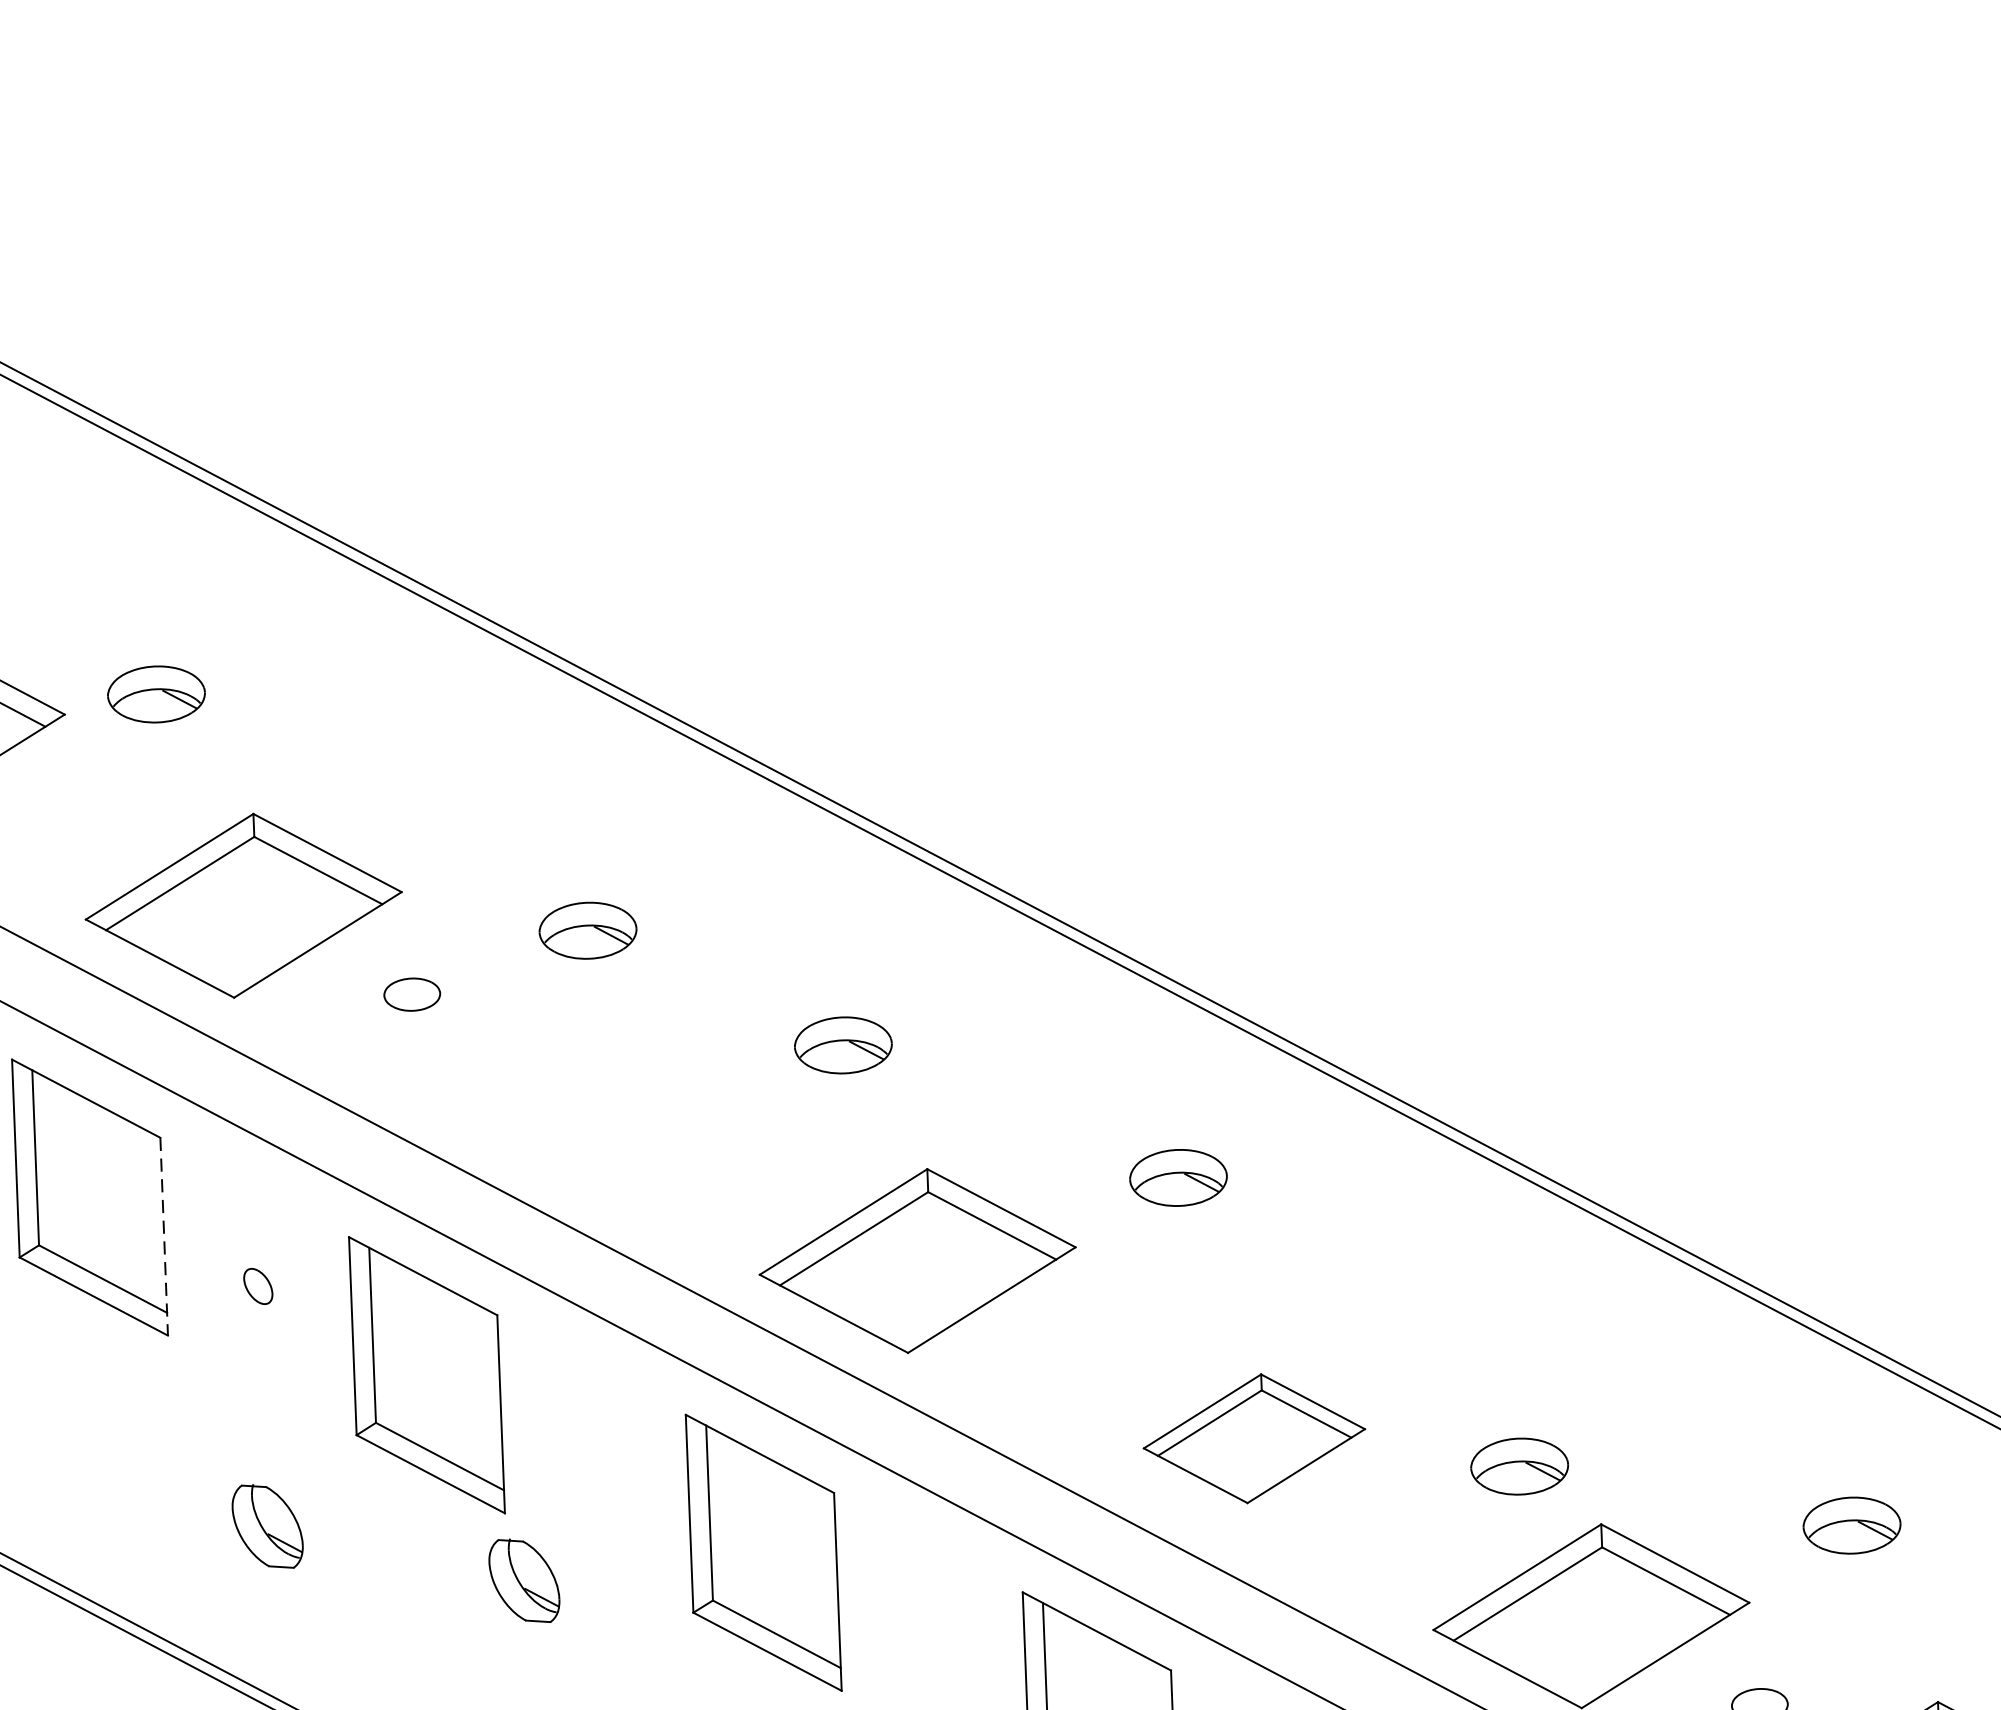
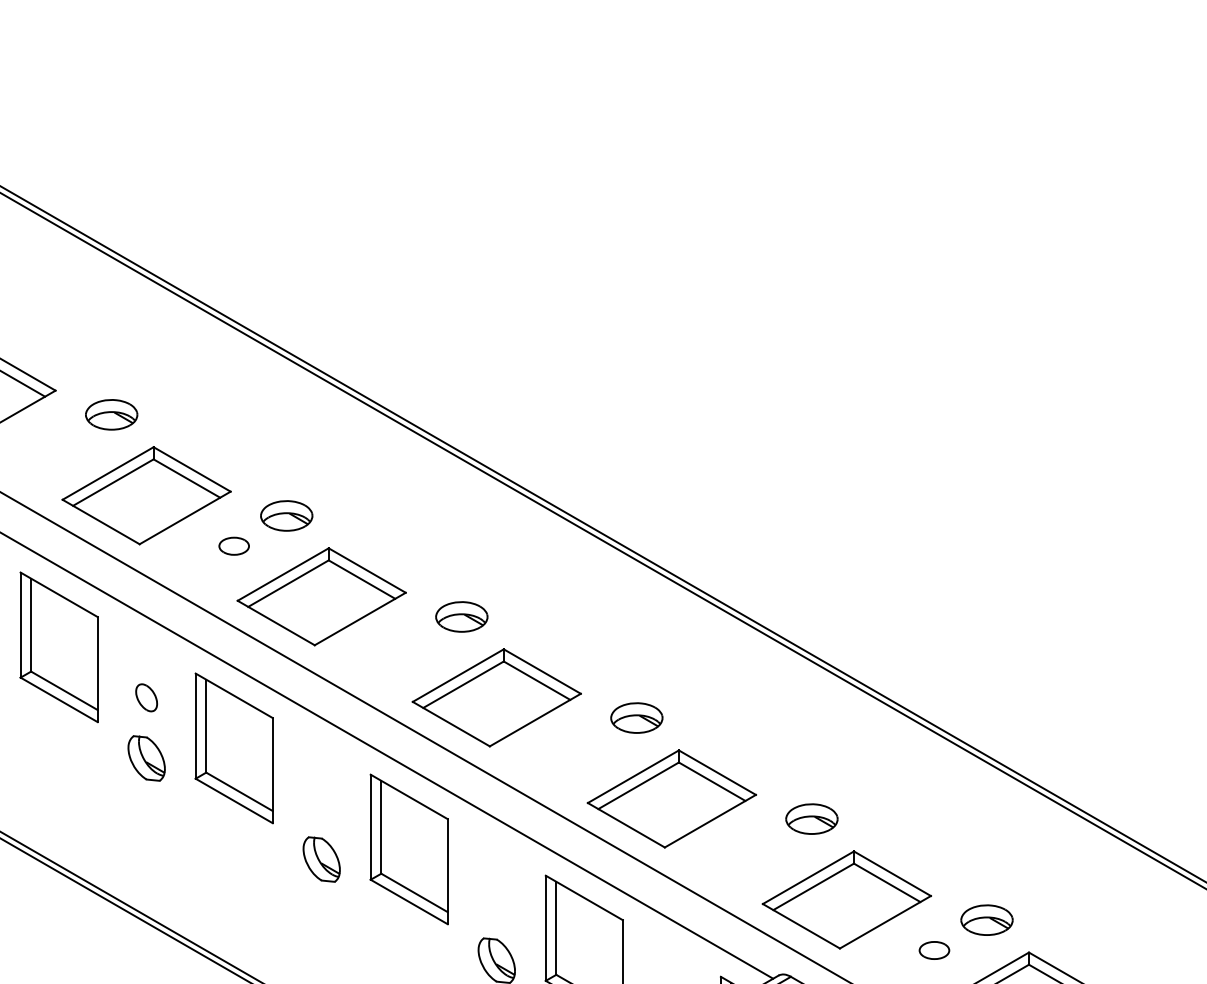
part: (156, 693) -> (111, 414), moved
part: (587, 929) -> (286, 515), moved
part: (842, 1044) -> (461, 616), moved
part: (580, 1082) -> (321, 596), added
part: (1177, 1176) -> (636, 717), moved
line: (163, 1236) -> (97, 669), dashed -> solid
part: (258, 1285) -> (146, 697), size x1.43
part: (1253, 1437) -> (671, 798), size x1.43
part: (1851, 1524) -> (986, 919), moved
part: (267, 1526) -> (146, 758), moved
part: (523, 1580) -> (321, 859), moved

